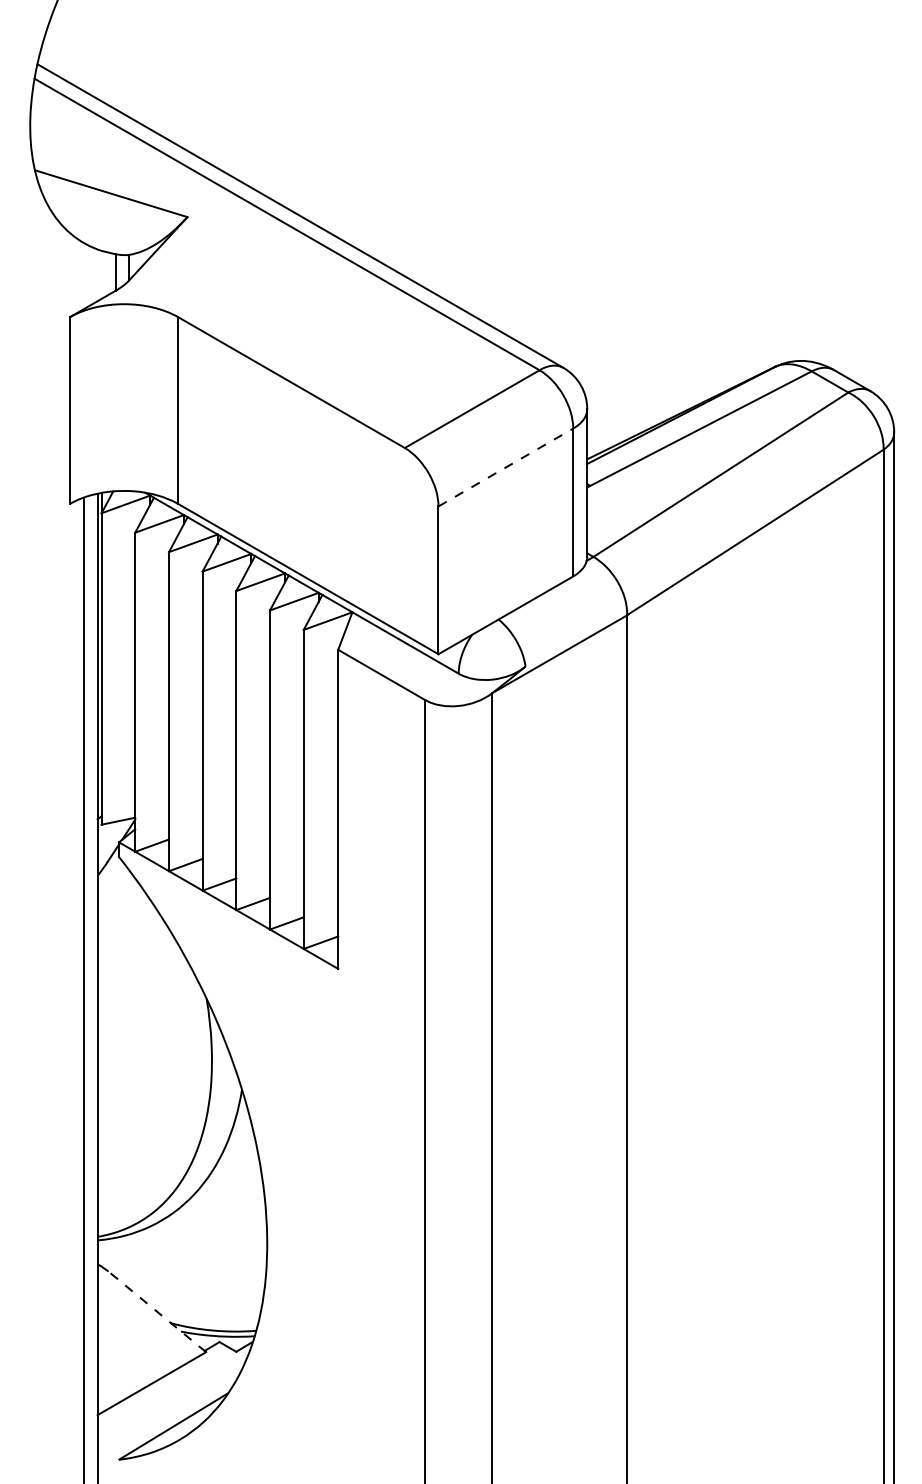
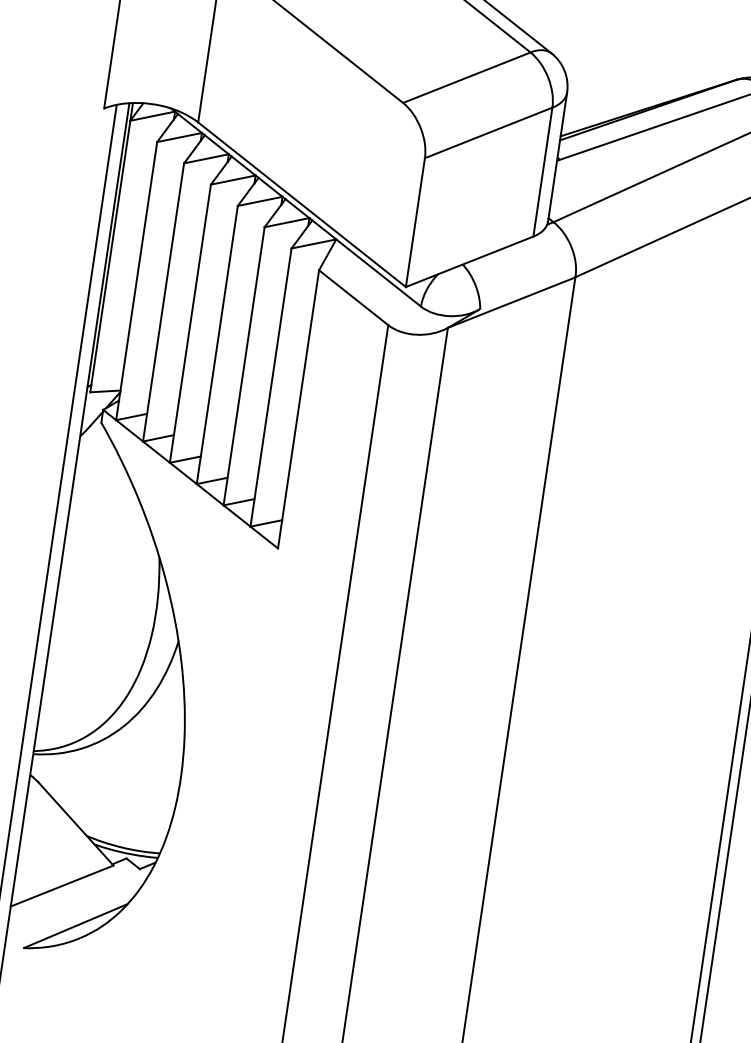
line: (505, 467) -> (488, 132), dashed -> solid
line: (156, 1311) -> (75, 823), dashed -> solid

